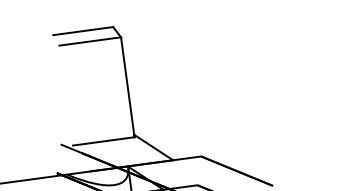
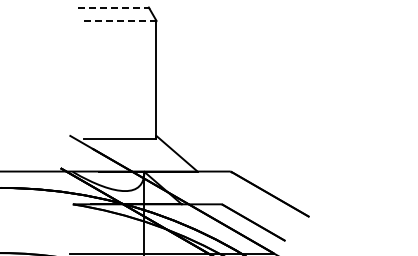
line: (83, 31) -> (113, 7), solid -> dashed
line: (90, 41) -> (120, 20), solid -> dashed

